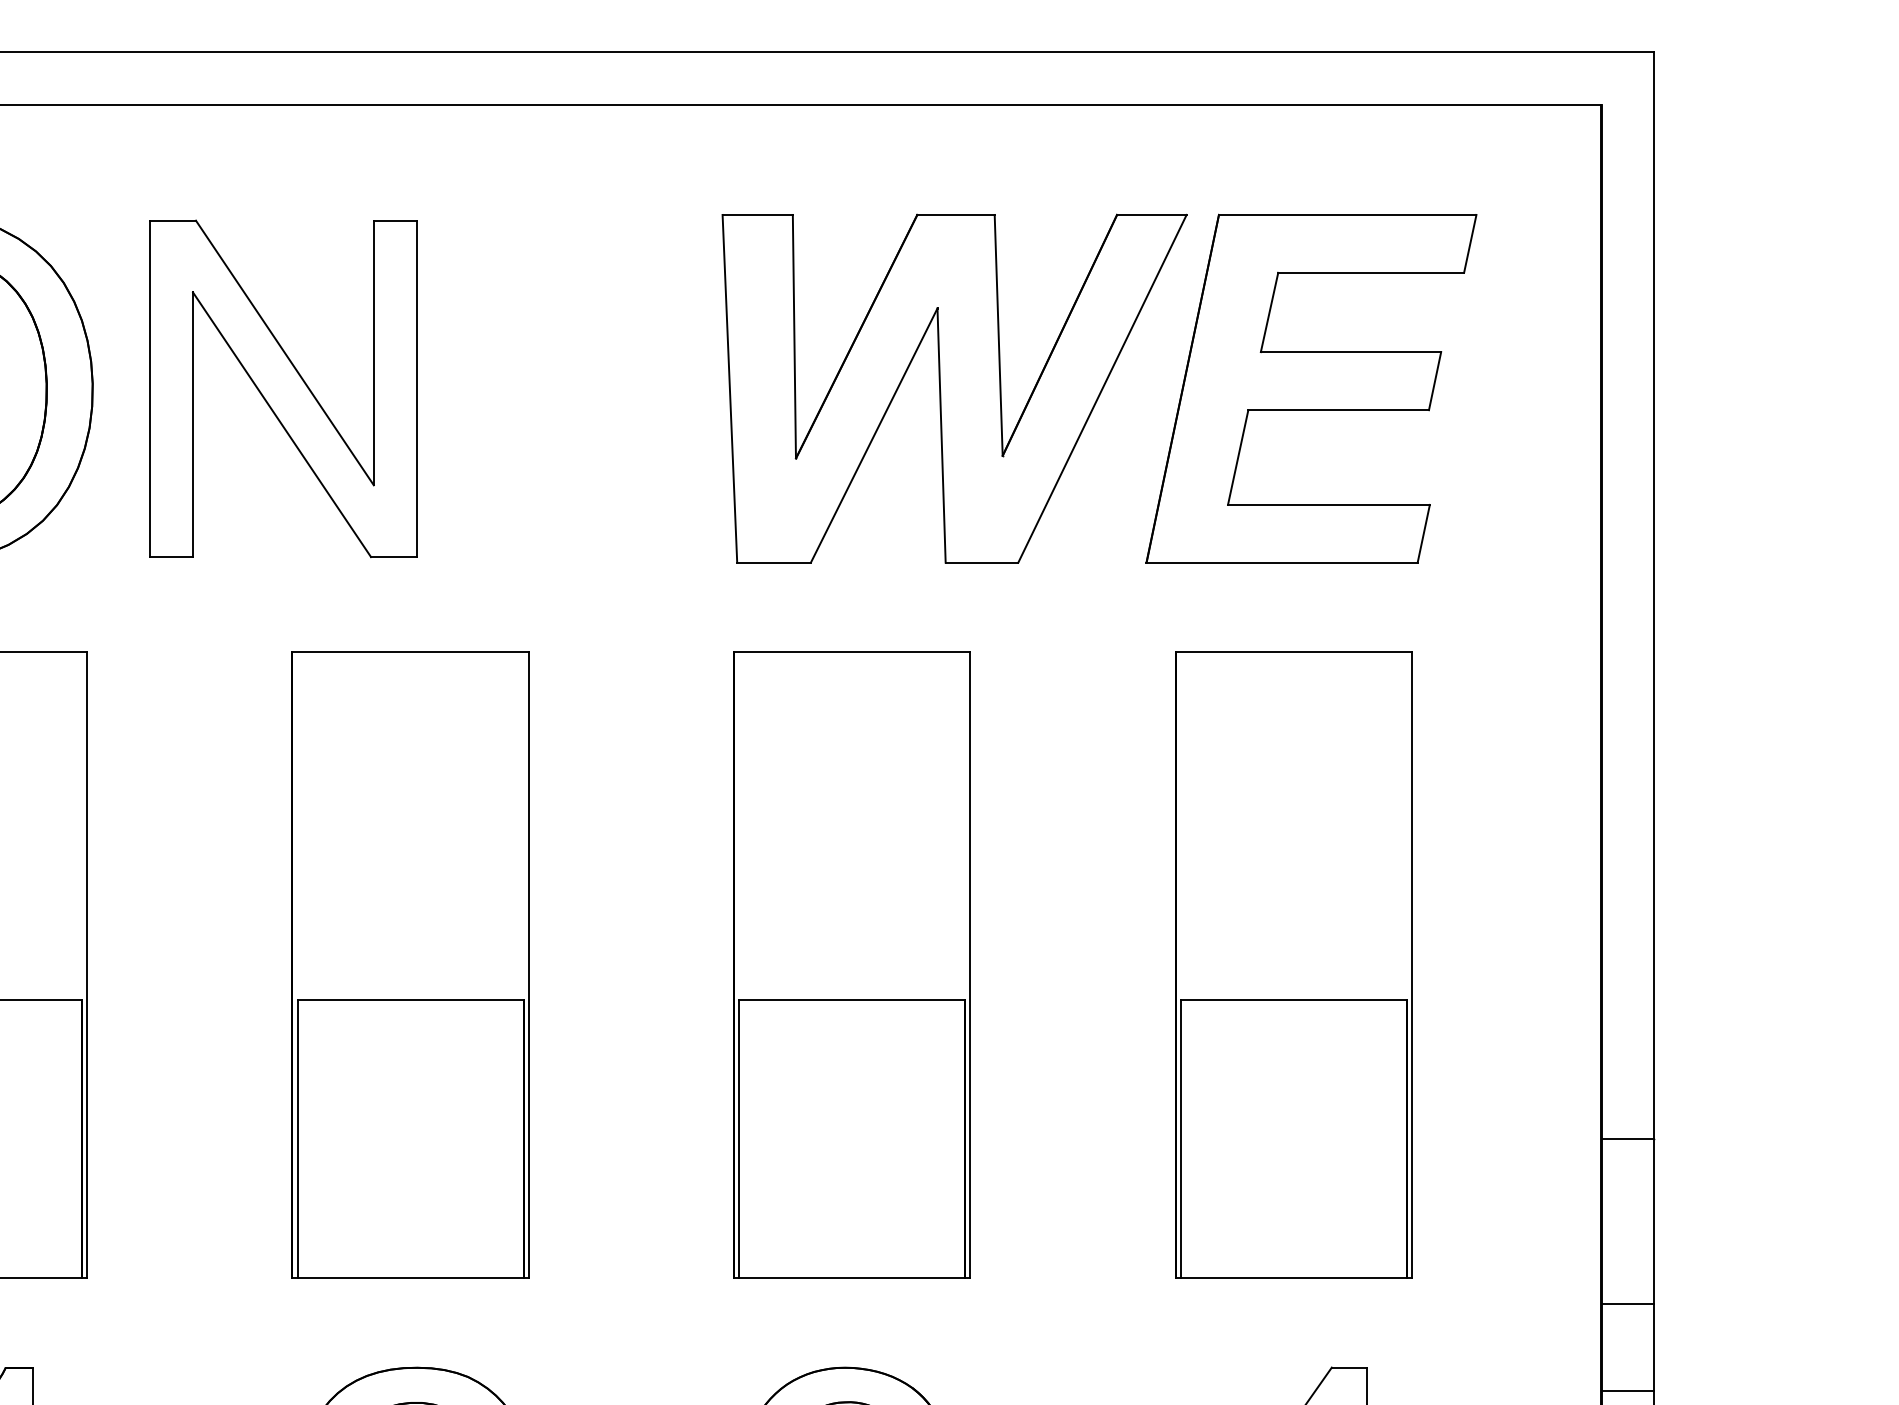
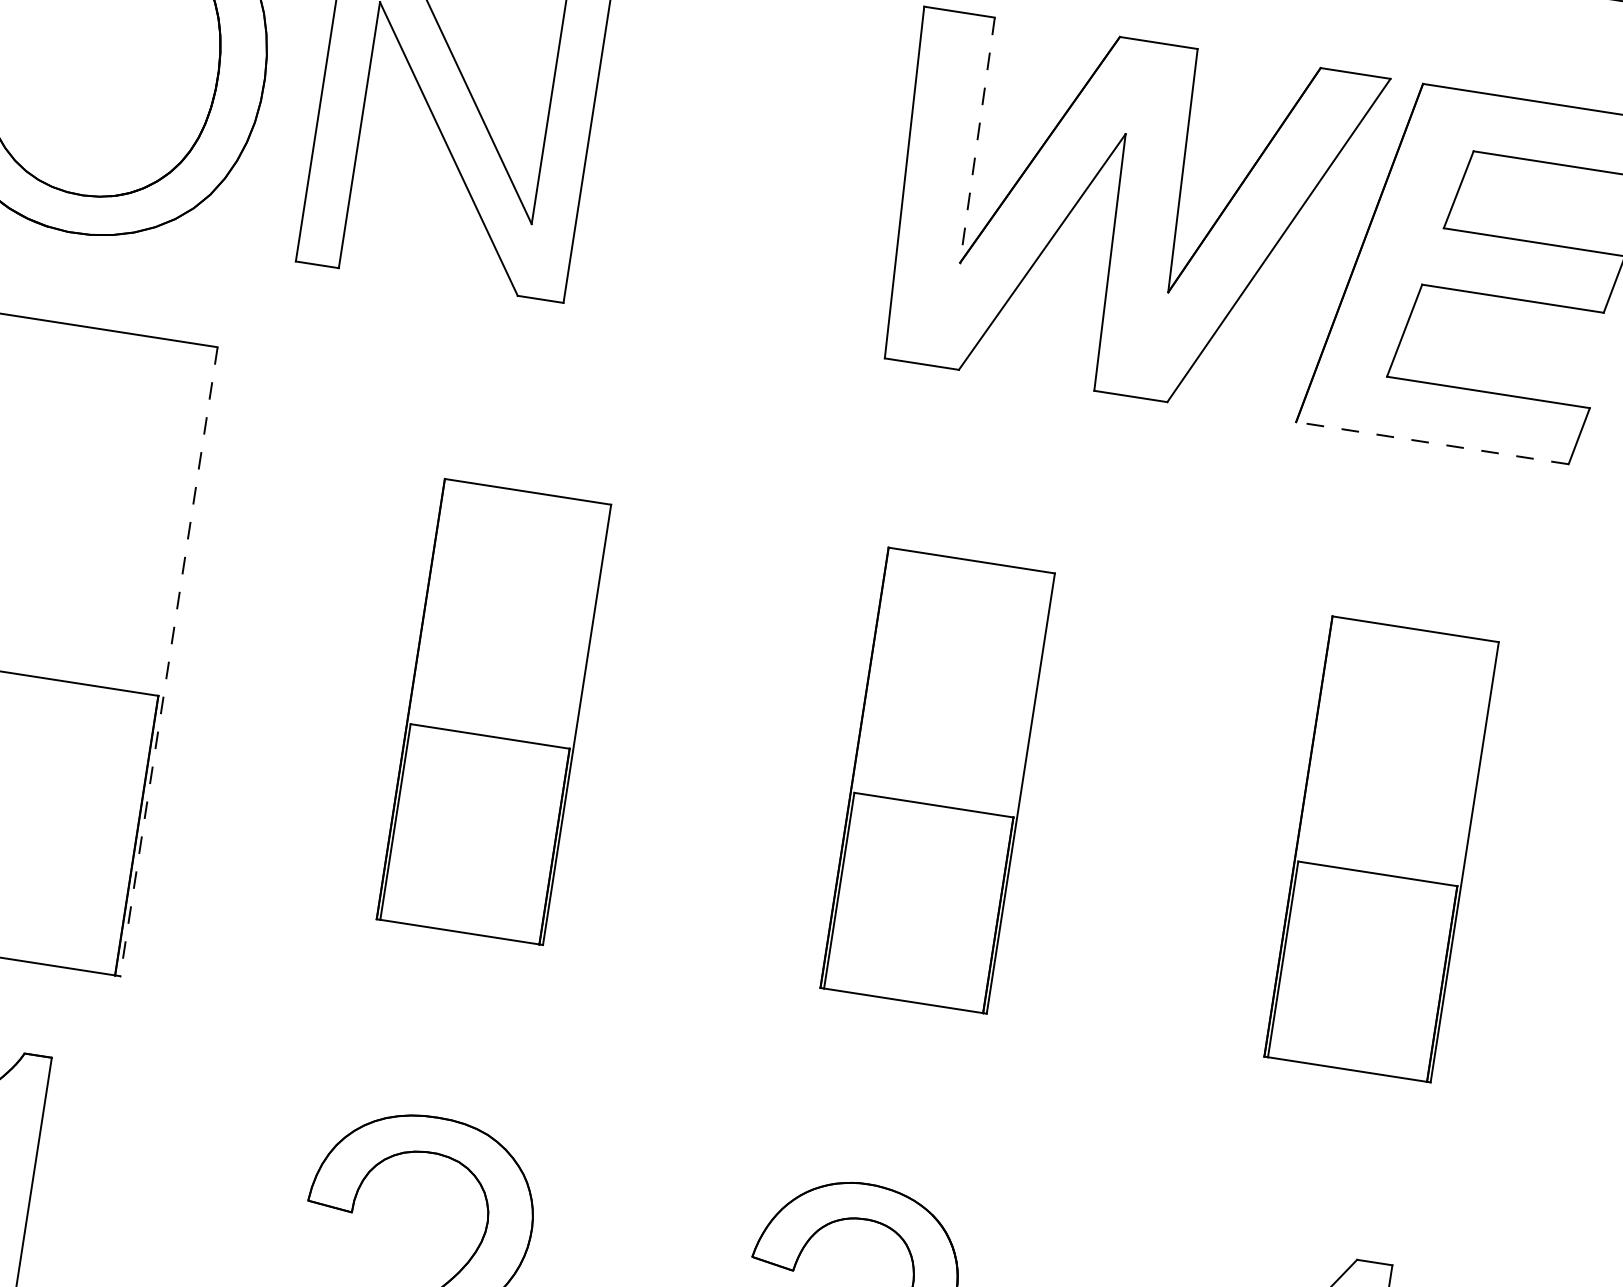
line: (794, 336) -> (977, 140), solid -> dashed
line: (1282, 562) -> (1432, 443), solid -> dashed
part: (410, 964) -> (494, 711), size x0.7
part: (851, 964) -> (937, 779), size x0.7
part: (1293, 964) -> (1381, 848), size x0.7
line: (87, 965) -> (169, 662), solid -> dashed

